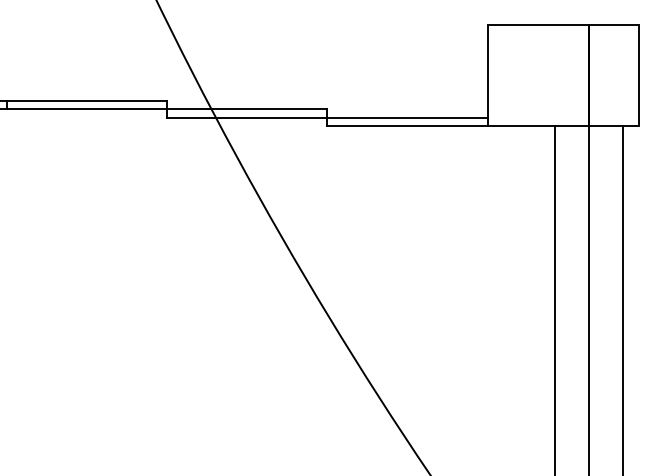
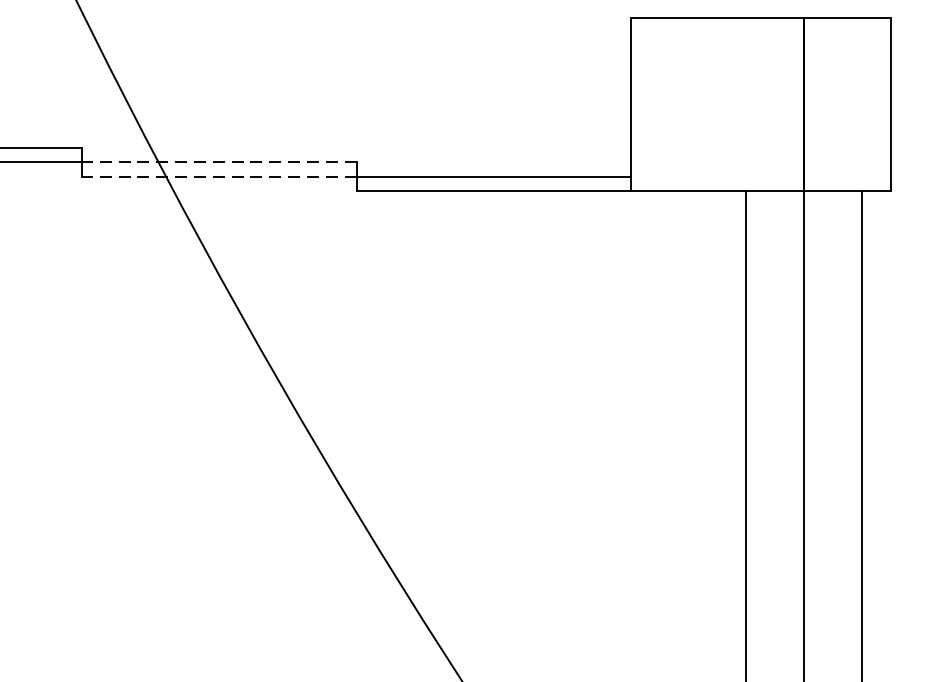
line: (246, 109) -> (218, 162), solid -> dashed
line: (246, 117) -> (218, 175), solid -> dashed

